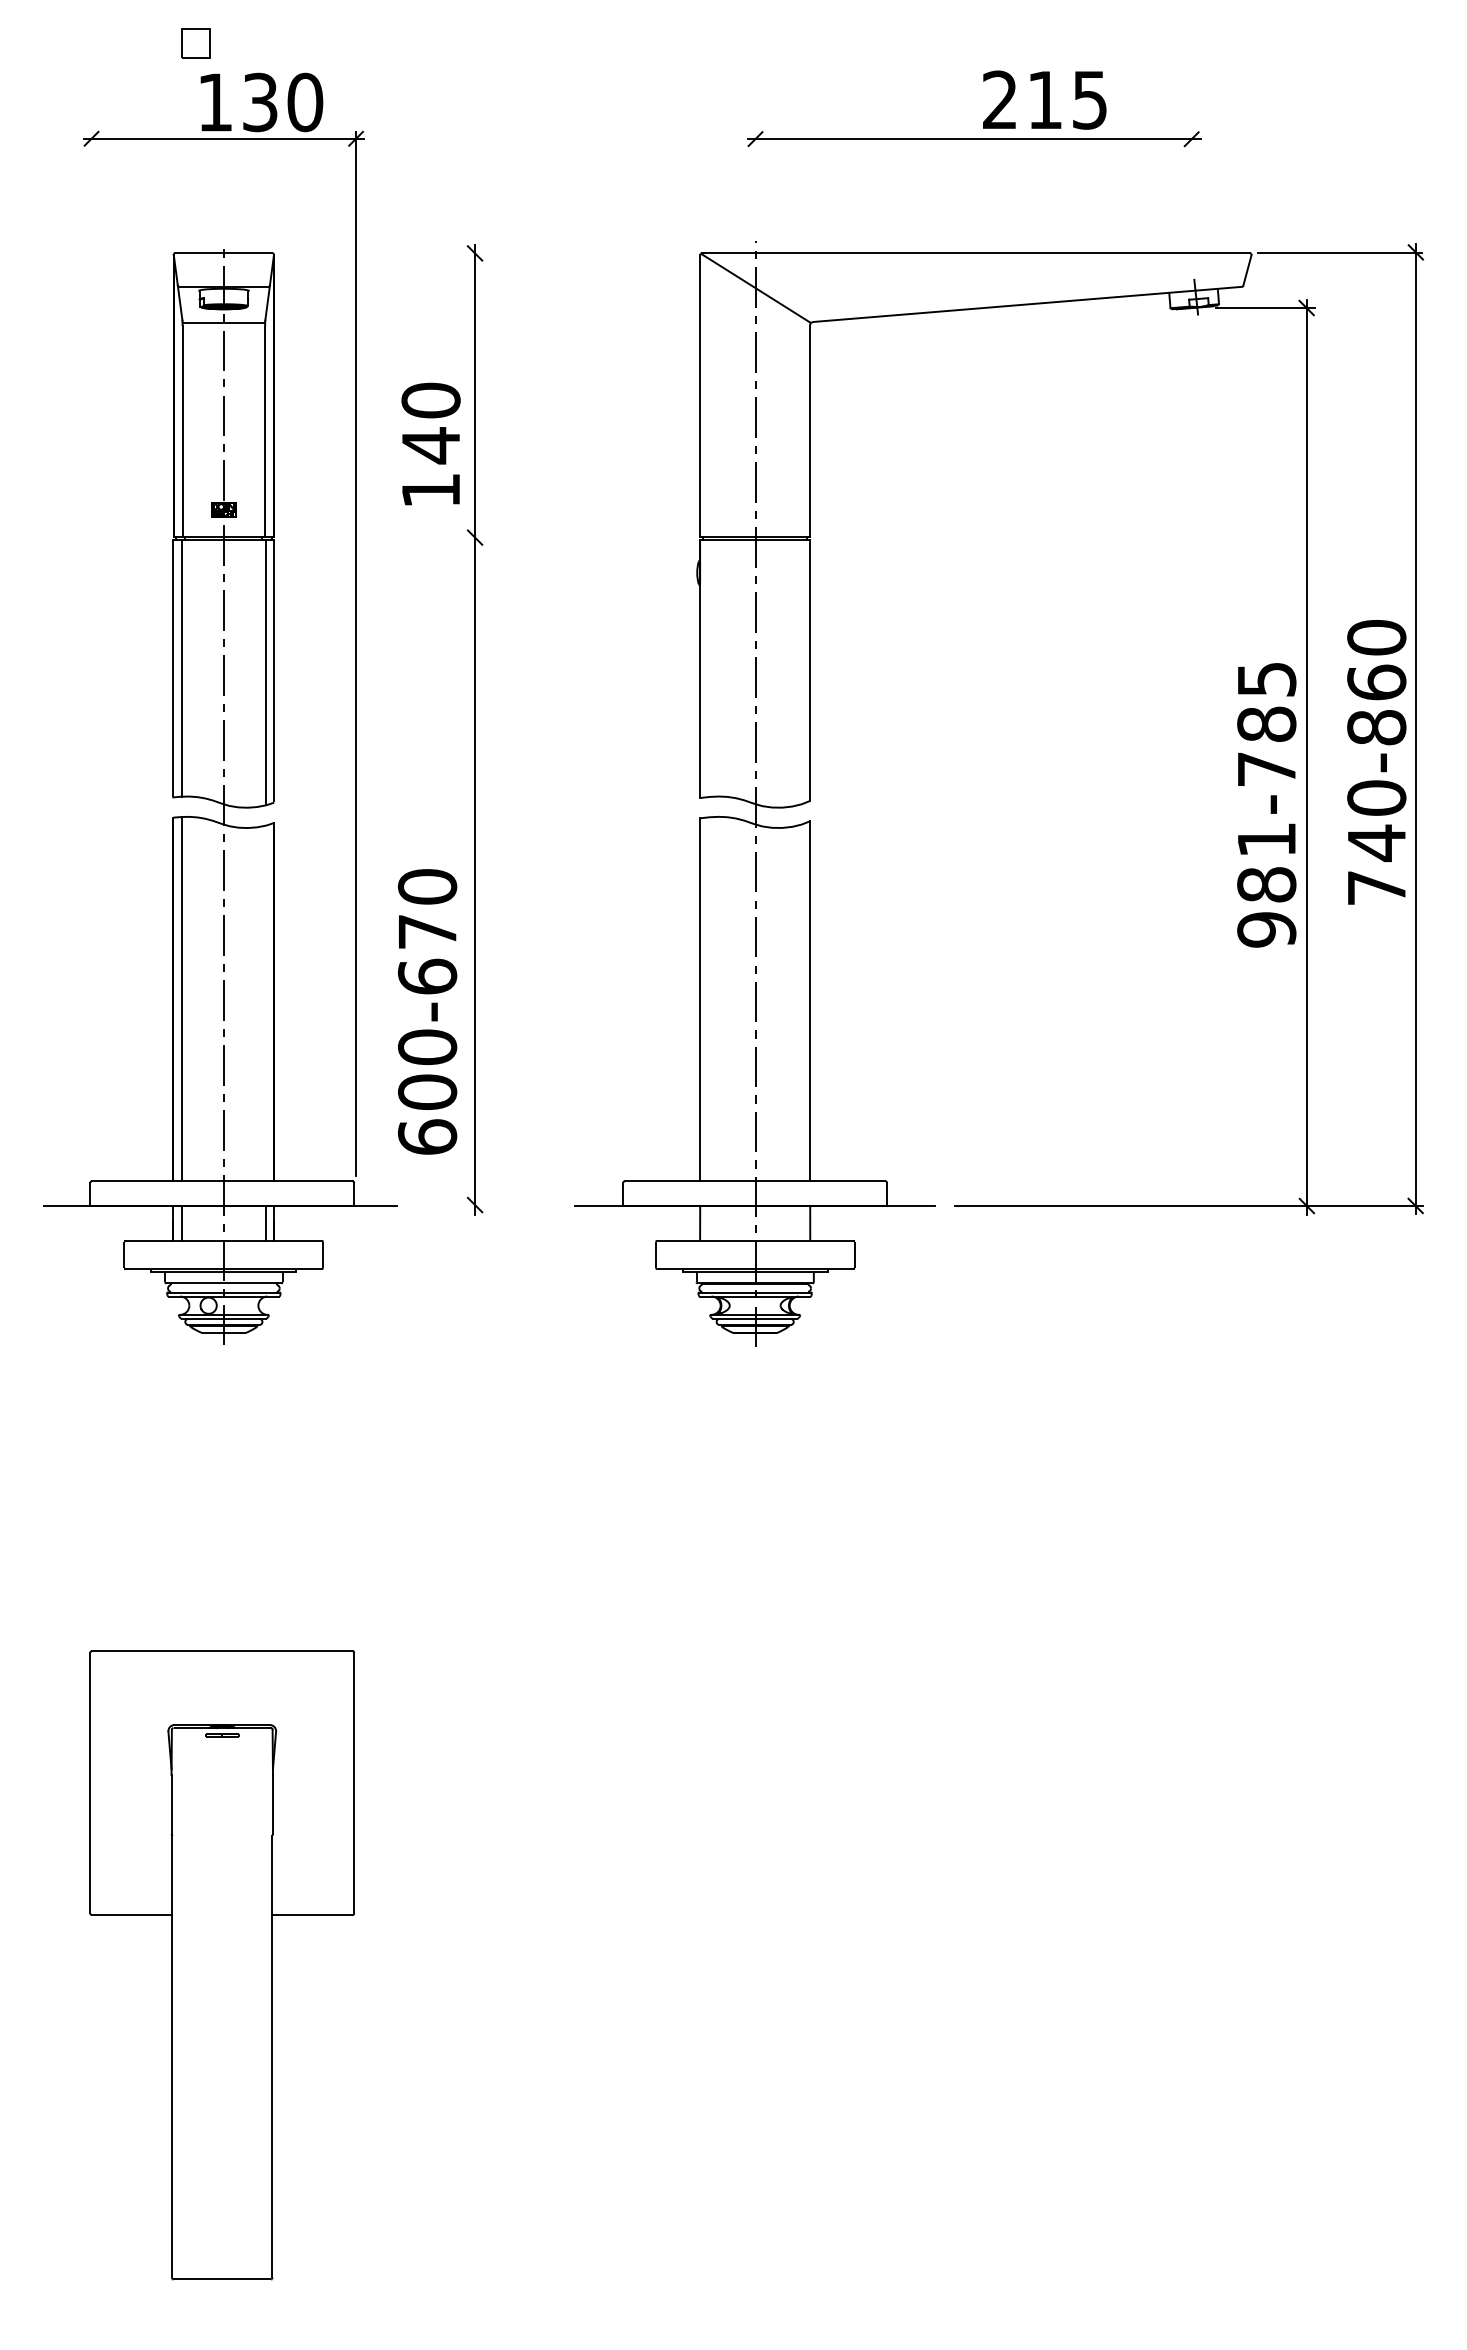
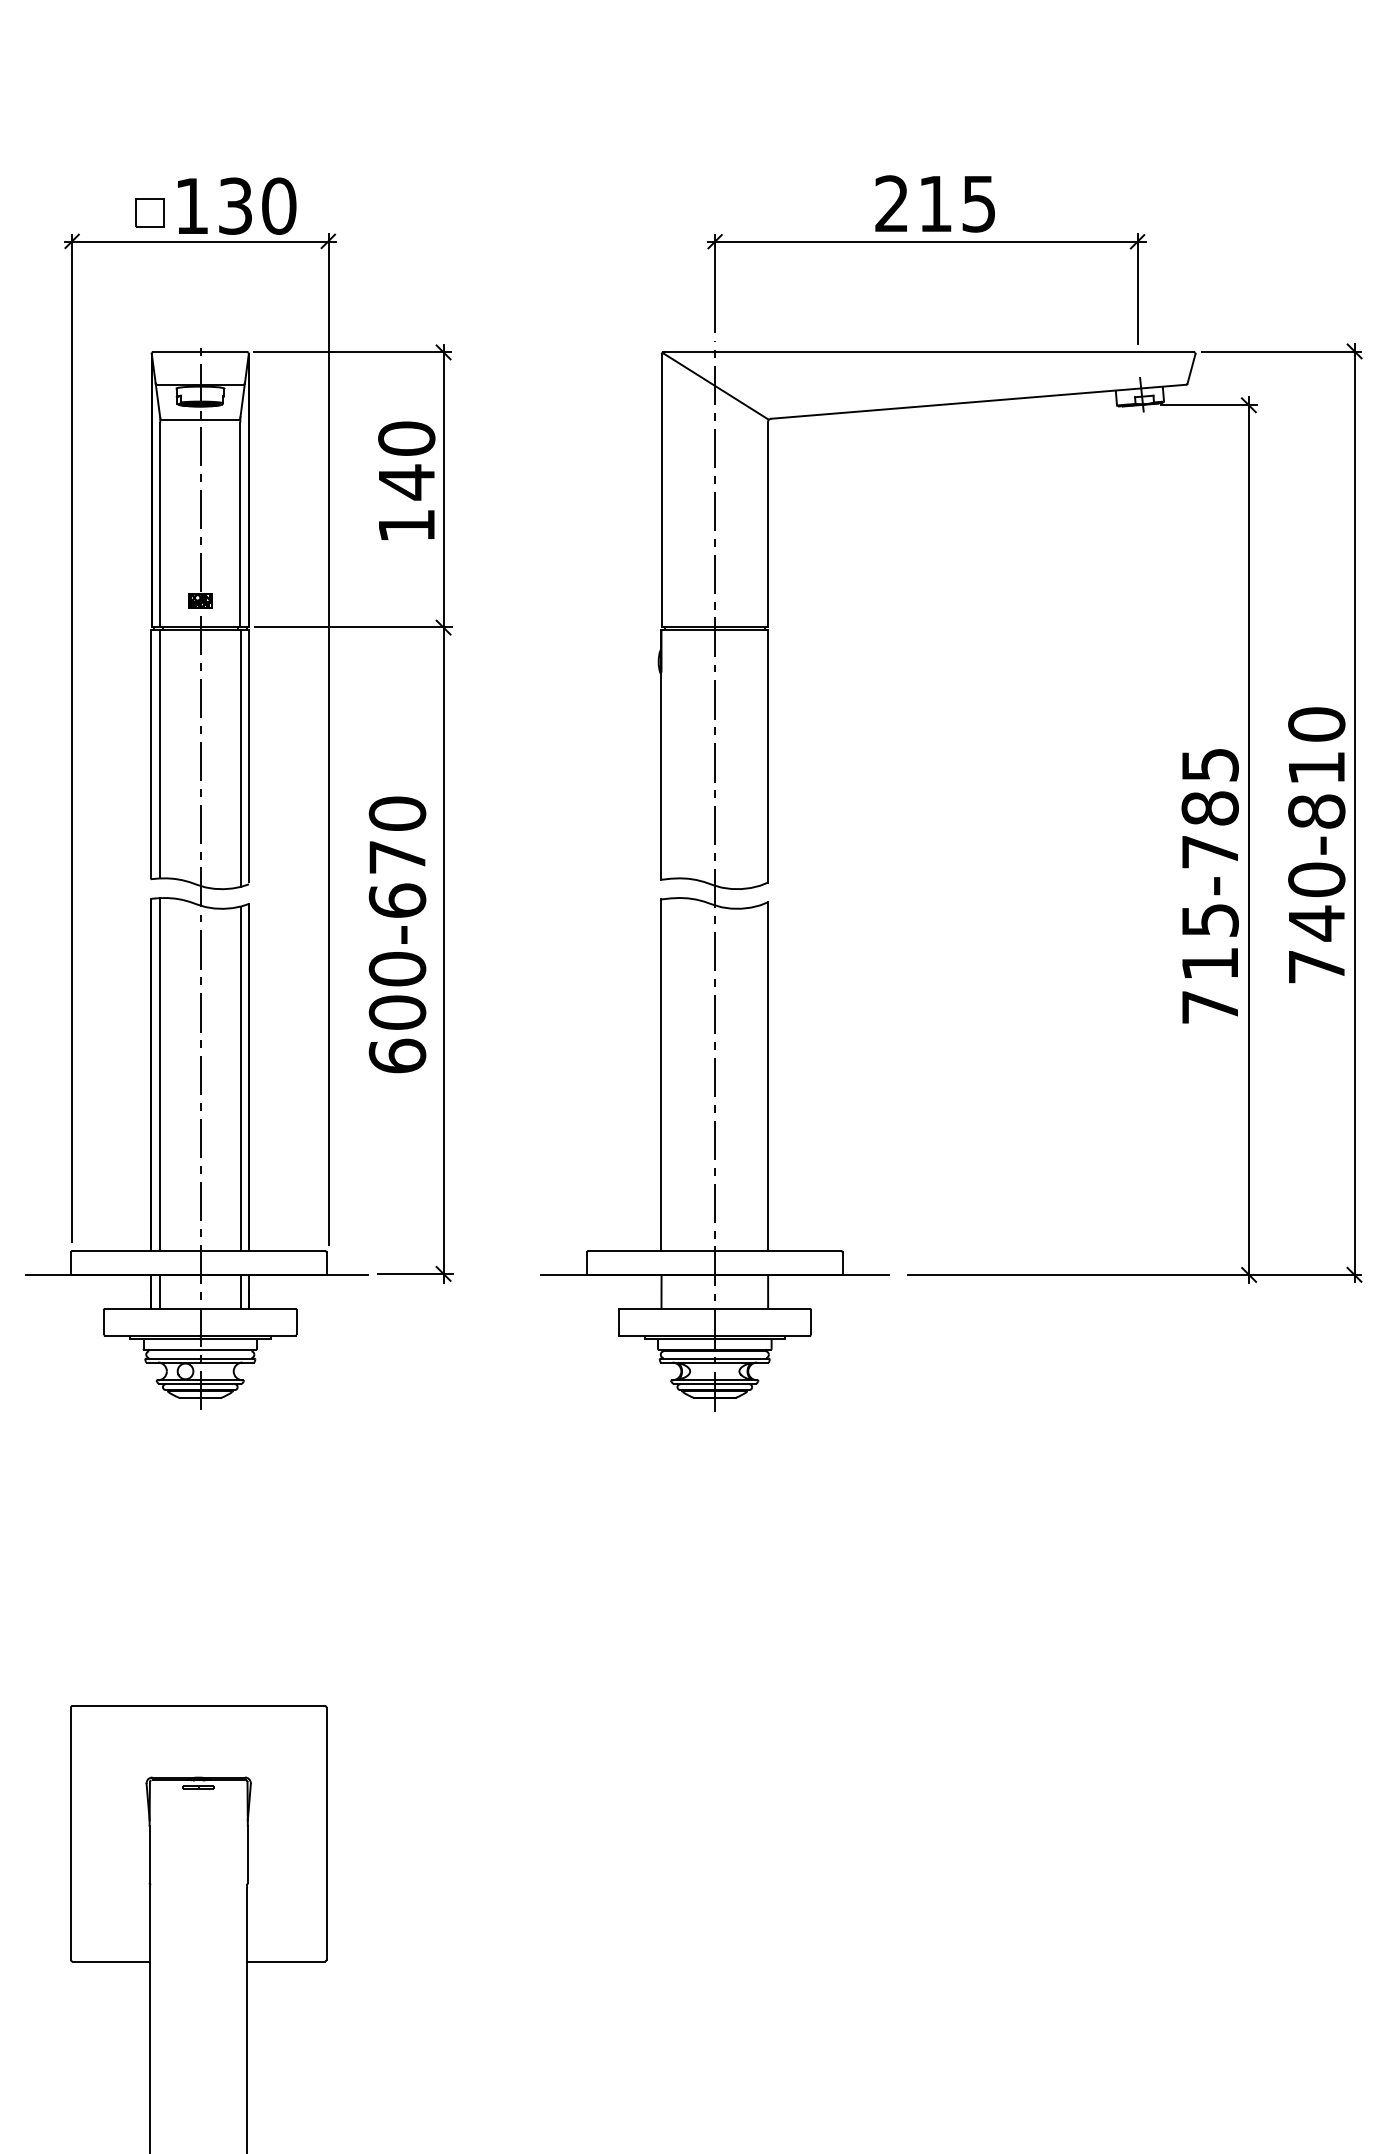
part: (195, 43) -> (149, 213), moved
text: (1044, 99) -> (934, 203), moved
line: (755, 182) -> (715, 283), added
line: (1192, 187) -> (1138, 288), added
line: (380, 253) -> (351, 352), added
text: (430, 443) -> (406, 480), moved
line: (382, 537) -> (353, 627), added
line: (91, 651) -> (72, 737), added
text: (1376, 682) -> (1316, 767), 740-860 -> 740-810
text: (1266, 885) -> (1209, 964), 981-785 -> 715-785
line: (265, 1003) -> (240, 1078), added
text: (427, 1011) -> (397, 934), moved
line: (445, 1205) -> (414, 1274), added

